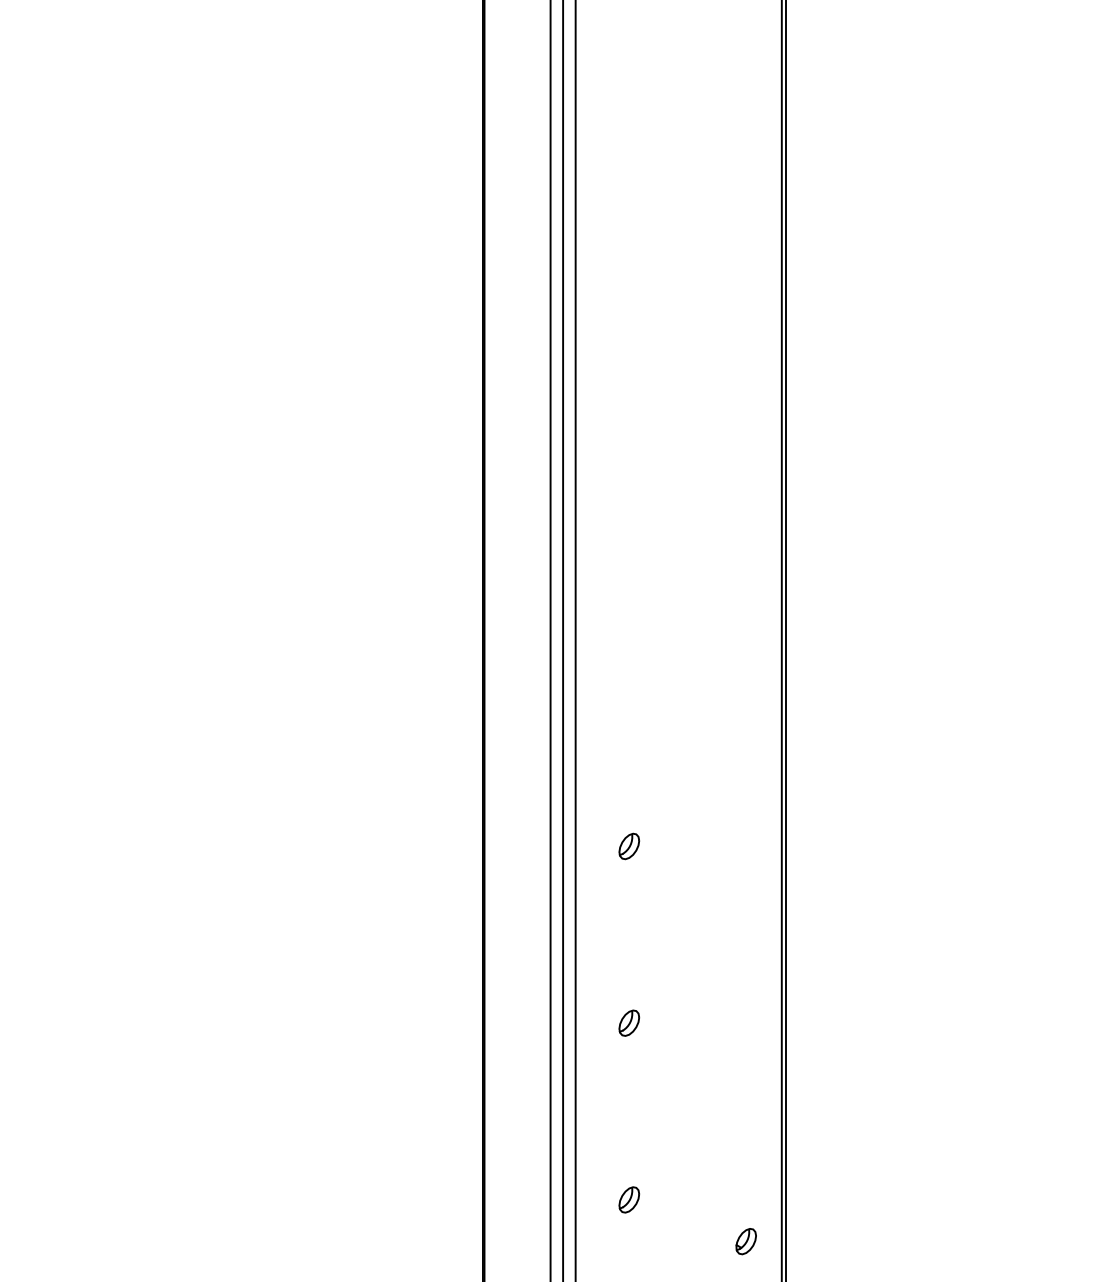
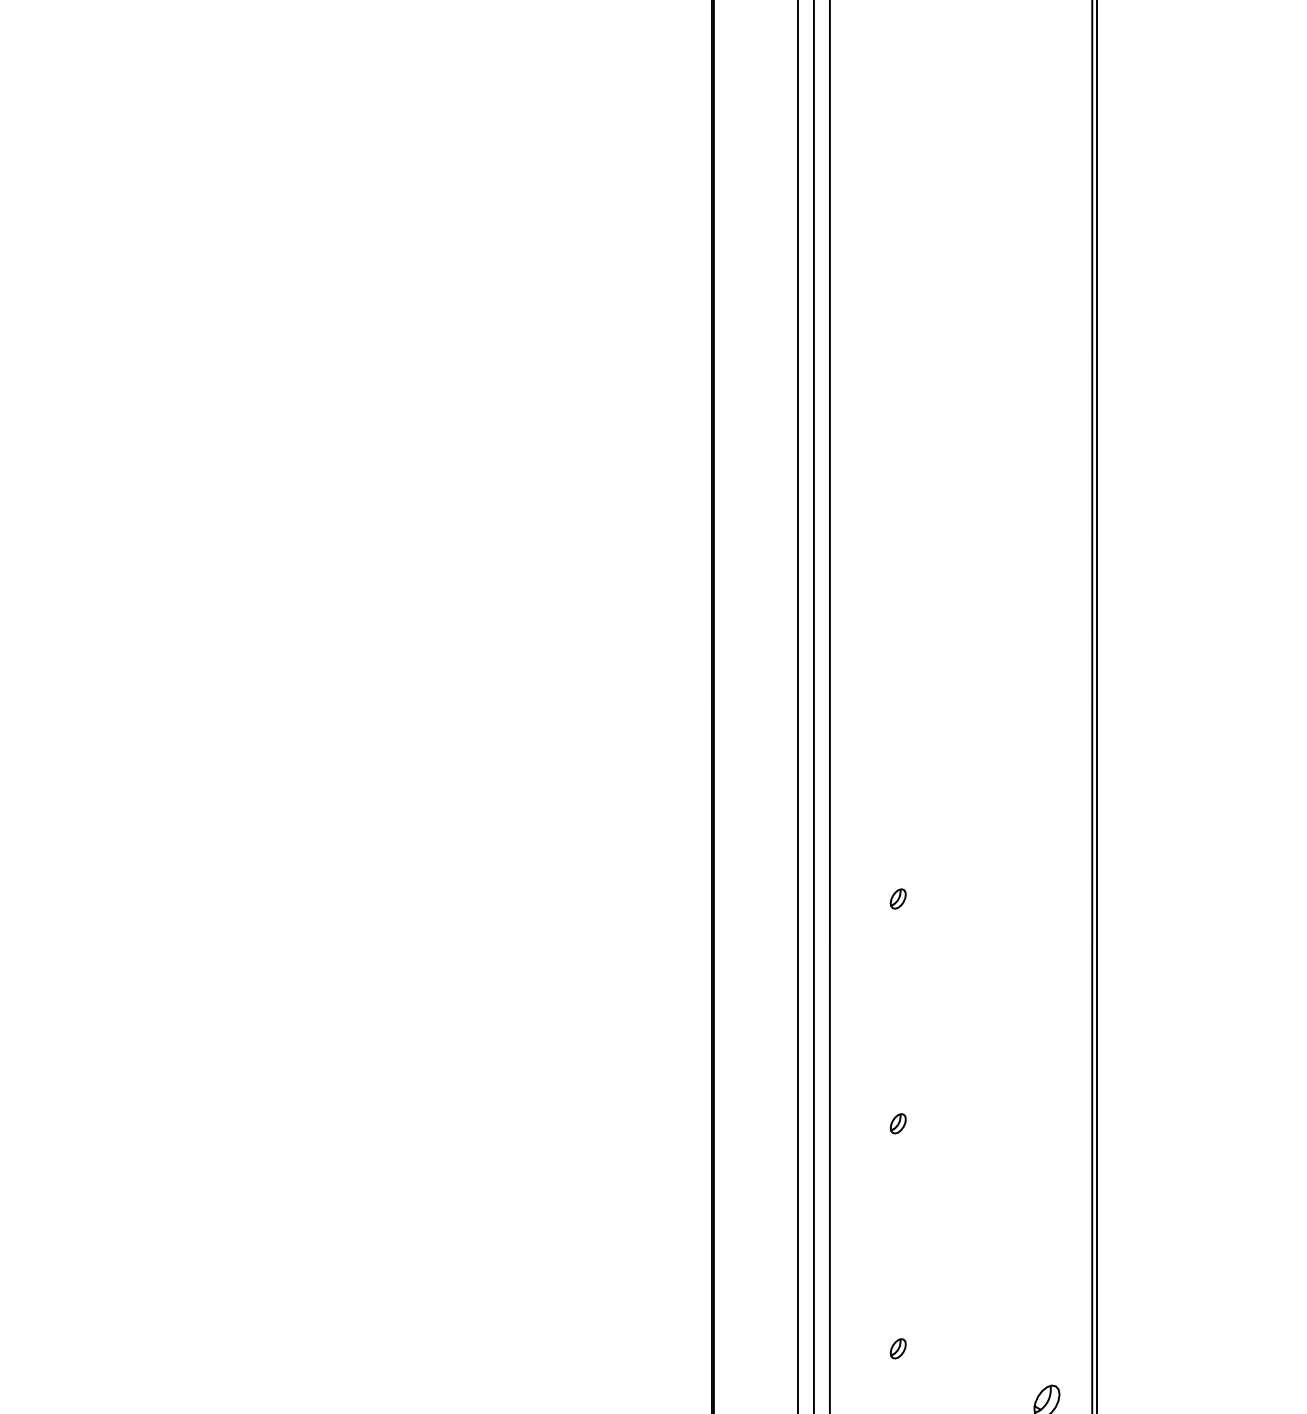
part: (629, 846) -> (898, 899), size x0.6
part: (629, 1022) -> (898, 1122), size x0.6
part: (629, 1199) -> (898, 1348), size x0.6

